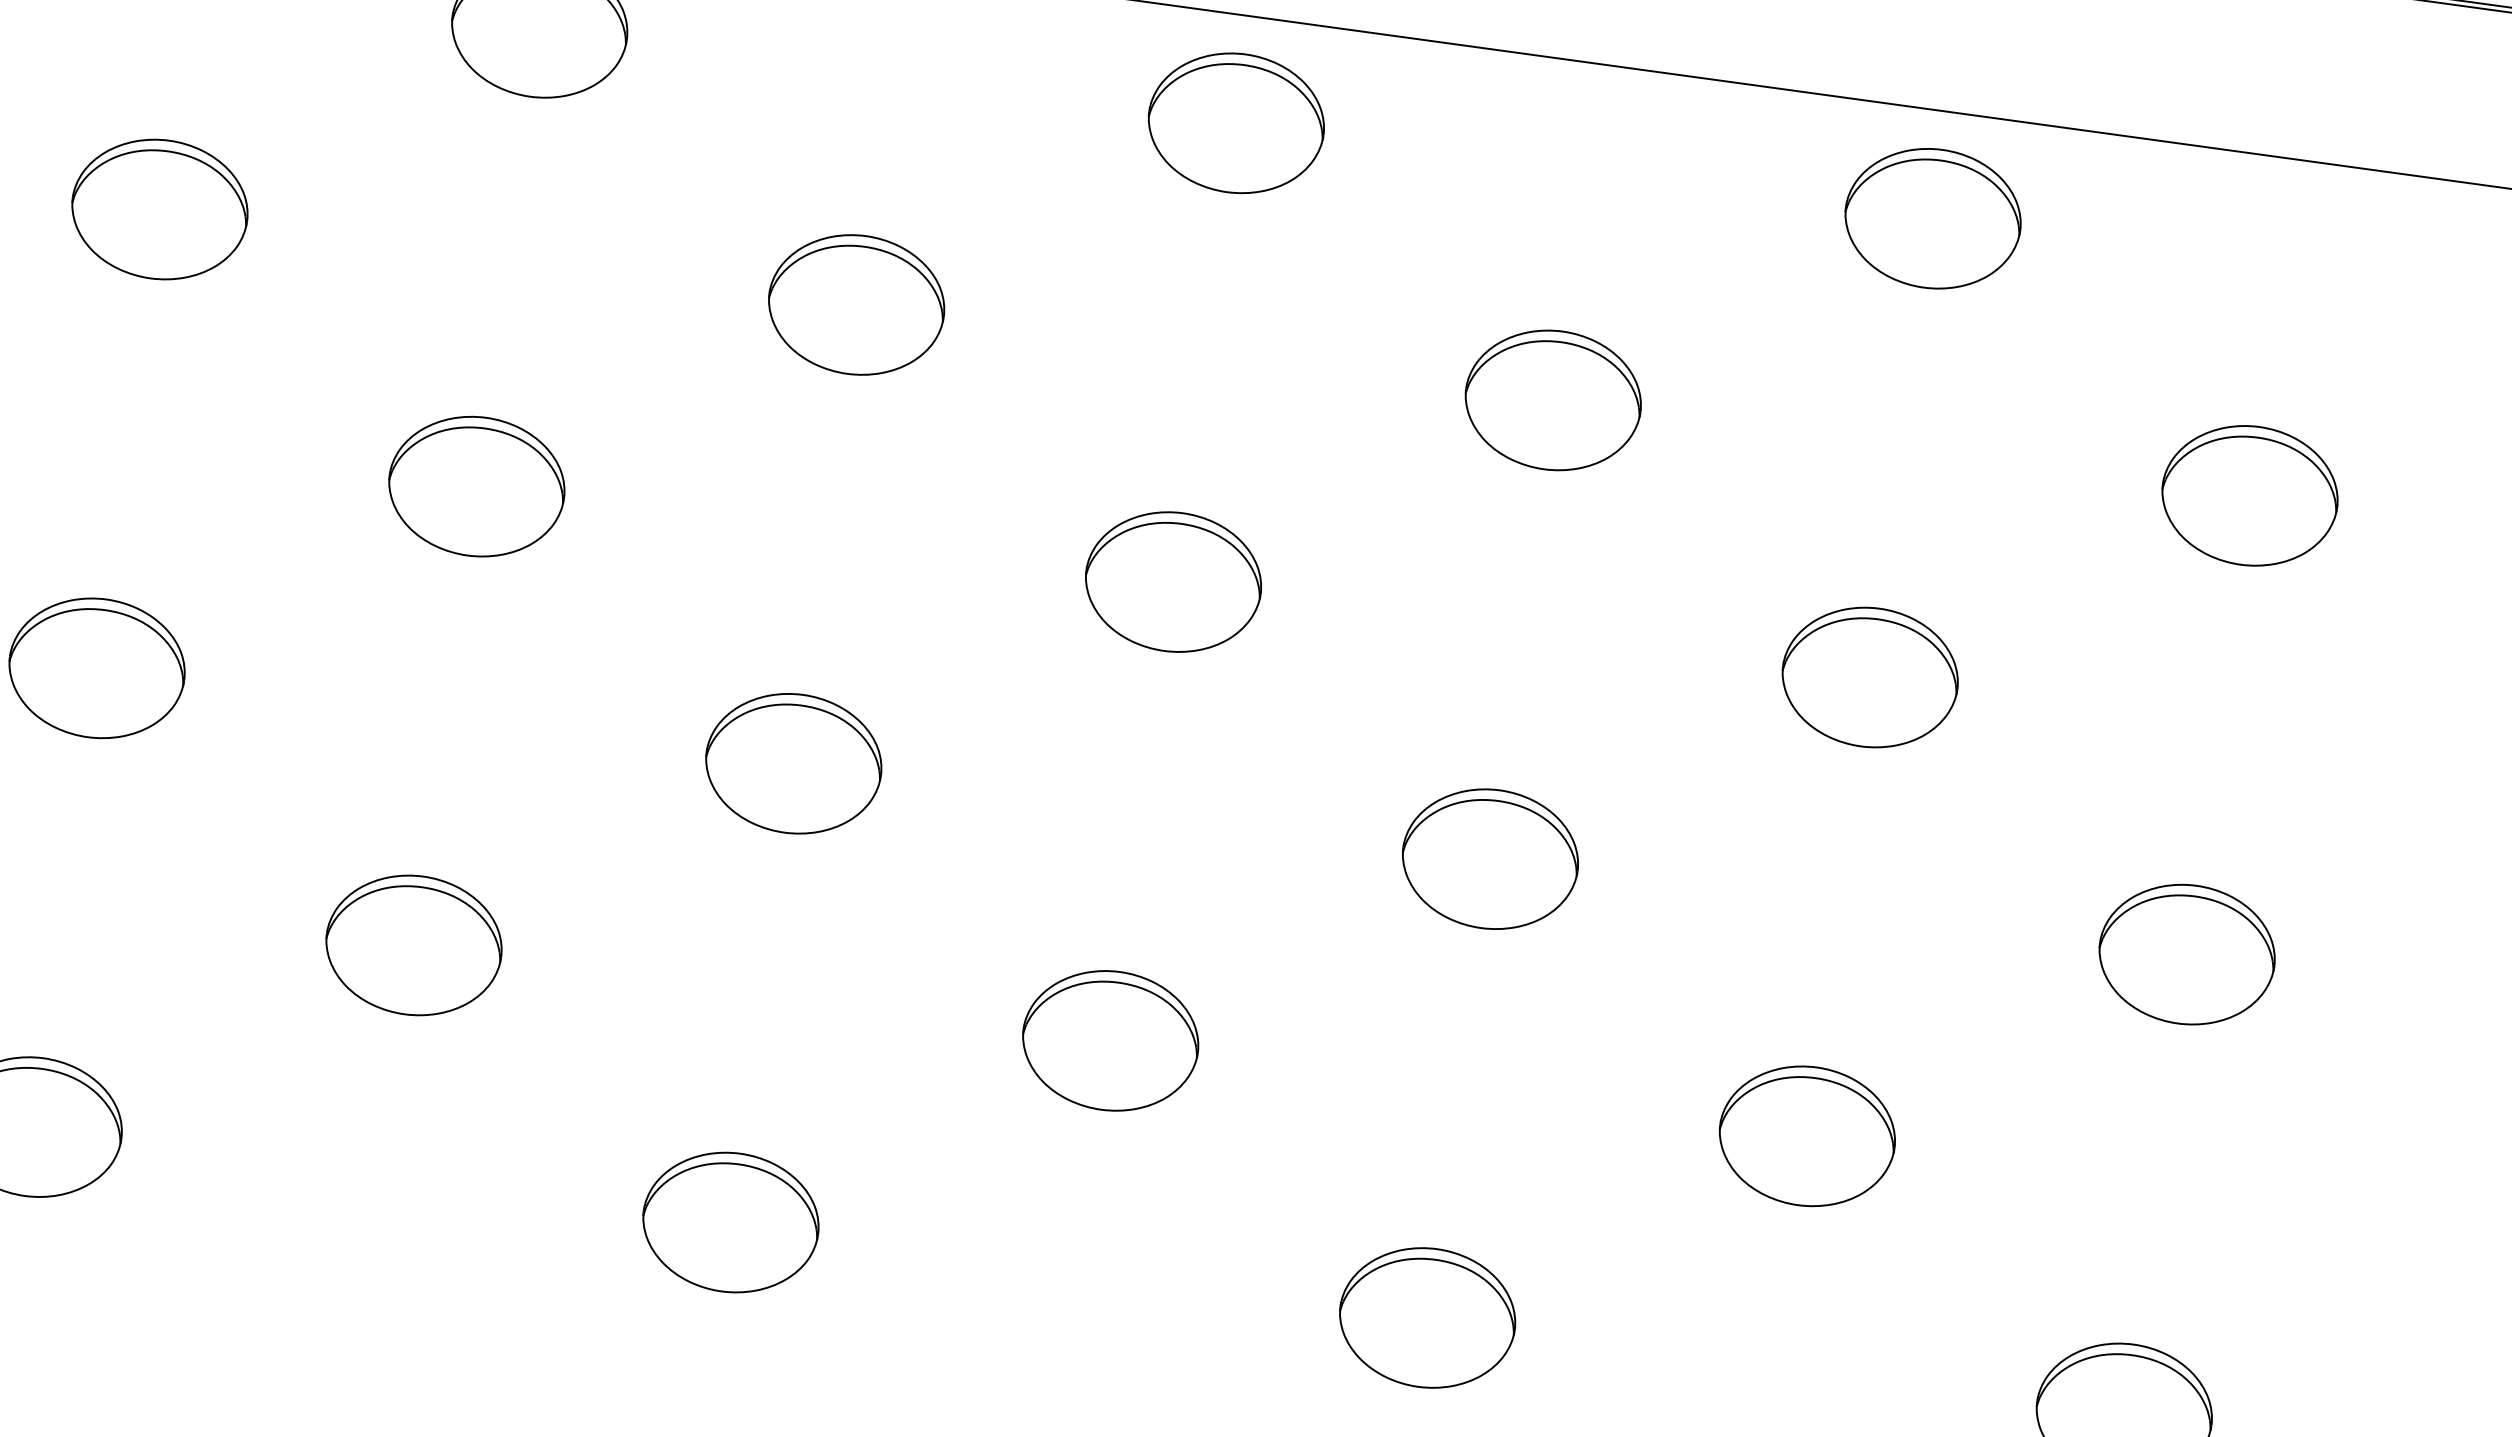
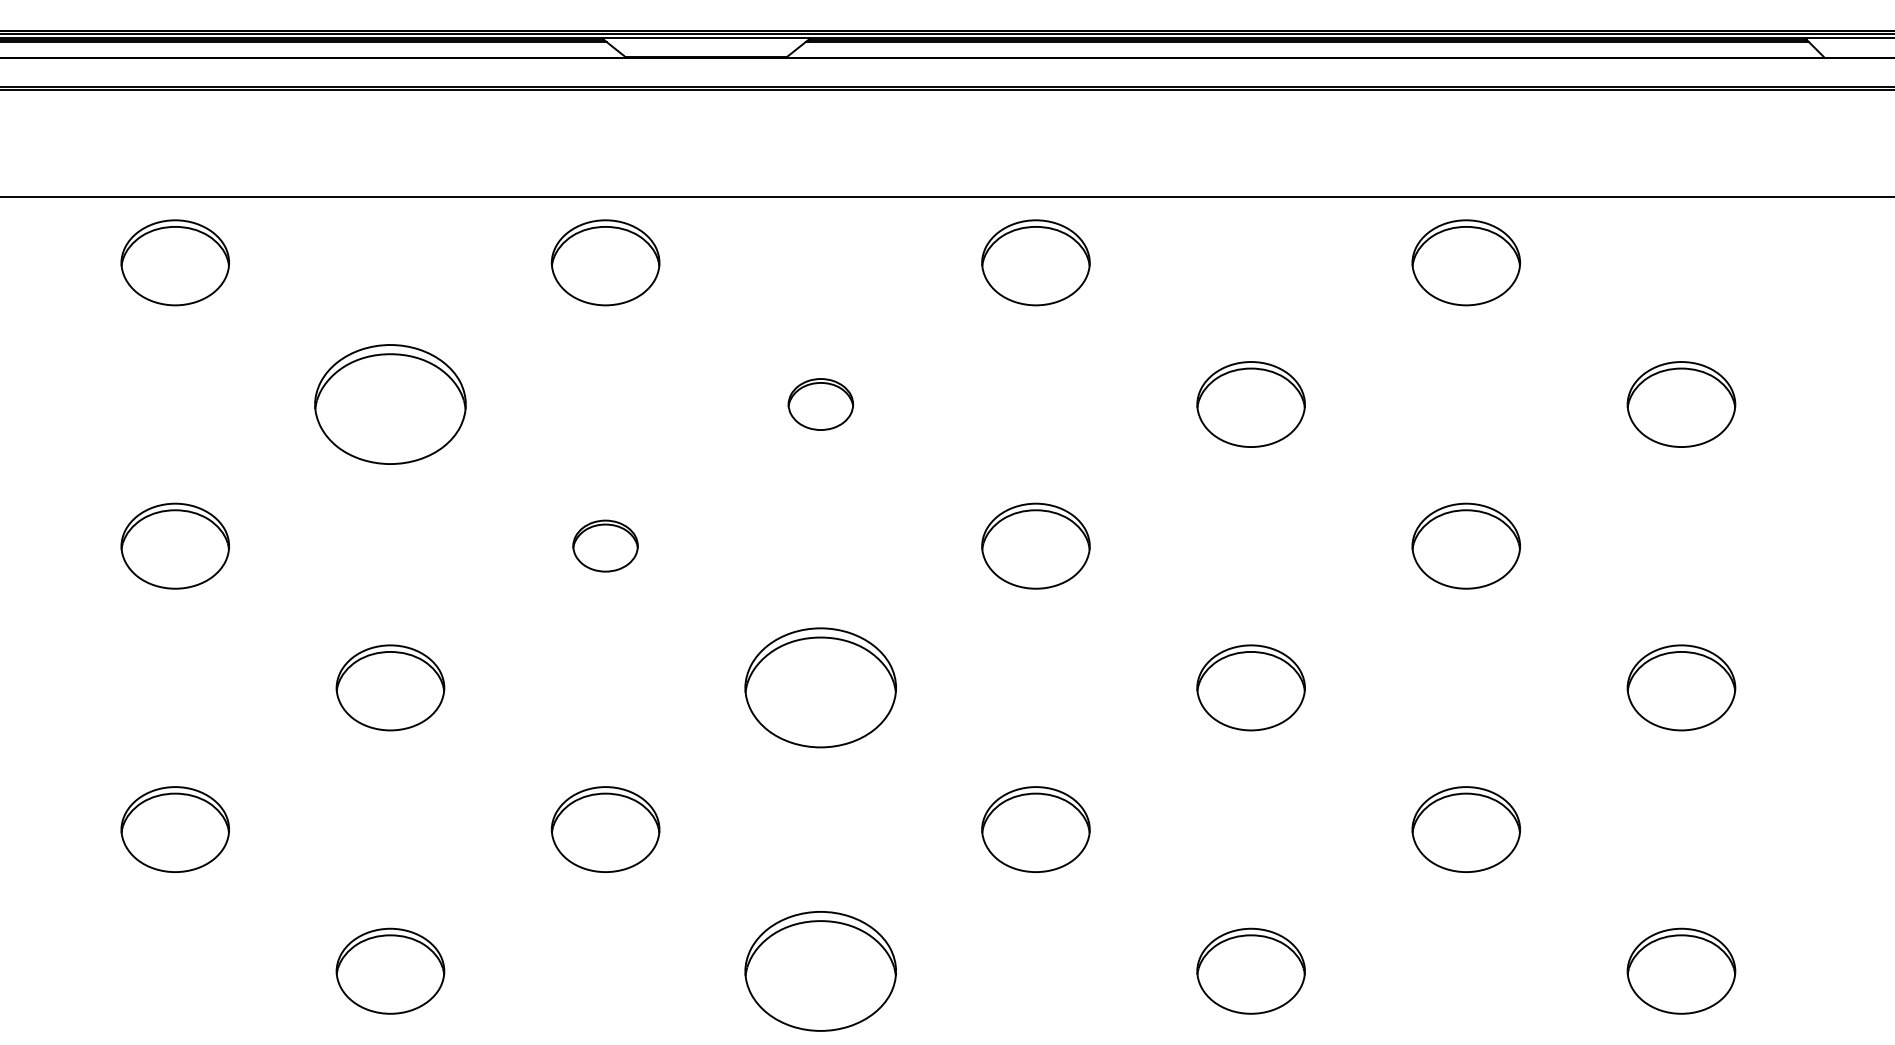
part: (159, 209) -> (390, 404), size x1.4
part: (856, 304) -> (820, 404), size x0.6
part: (476, 485) -> (605, 545), size x0.6
part: (793, 763) -> (820, 687), size x1.4
part: (730, 1221) -> (820, 970), size x1.4

